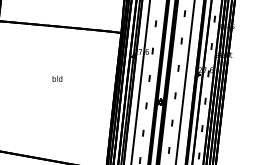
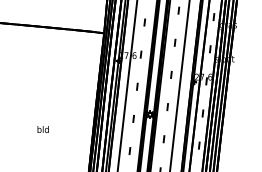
text: (57, 78) -> (43, 129), moved

